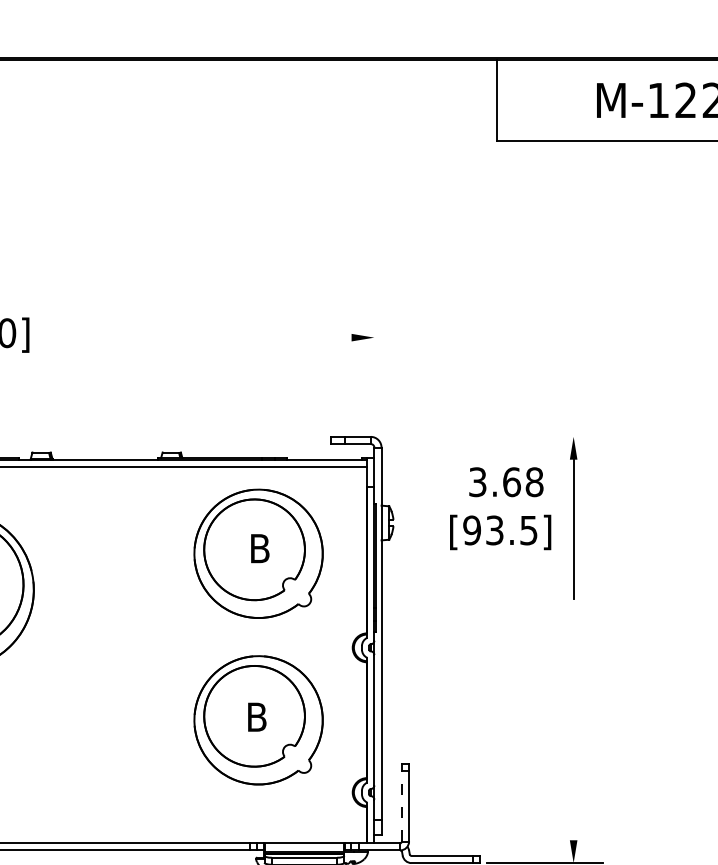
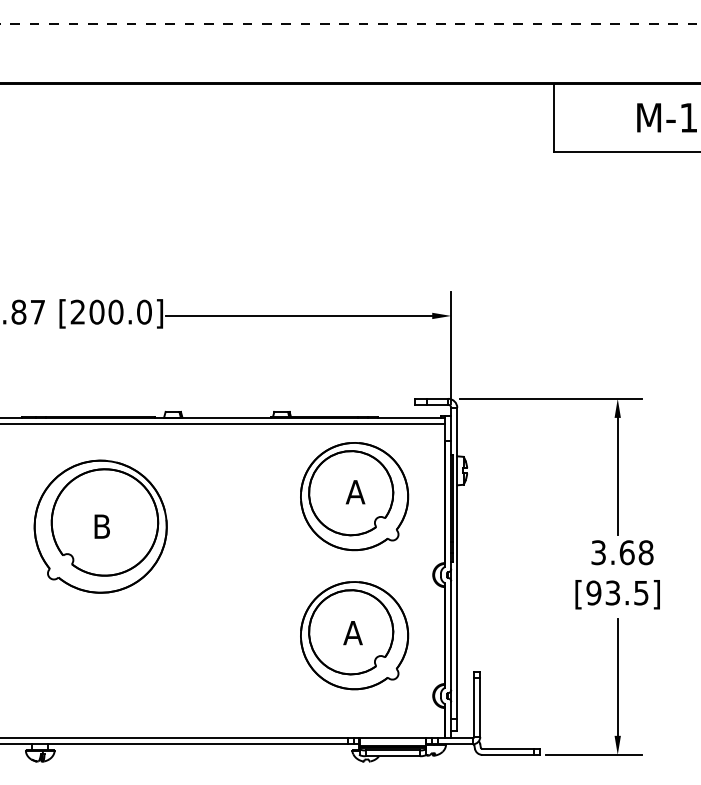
line: (191, 337) -> (298, 315), added
line: (374, 375) -> (451, 347), added
line: (493, 436) -> (550, 398), added
text: (500, 508) -> (617, 574), moved
text: (259, 548) -> (355, 492), B -> A
text: (256, 717) -> (352, 633), B -> A
line: (573, 770) -> (617, 677), added
line: (402, 806) -> (474, 707), dashed -> solid

